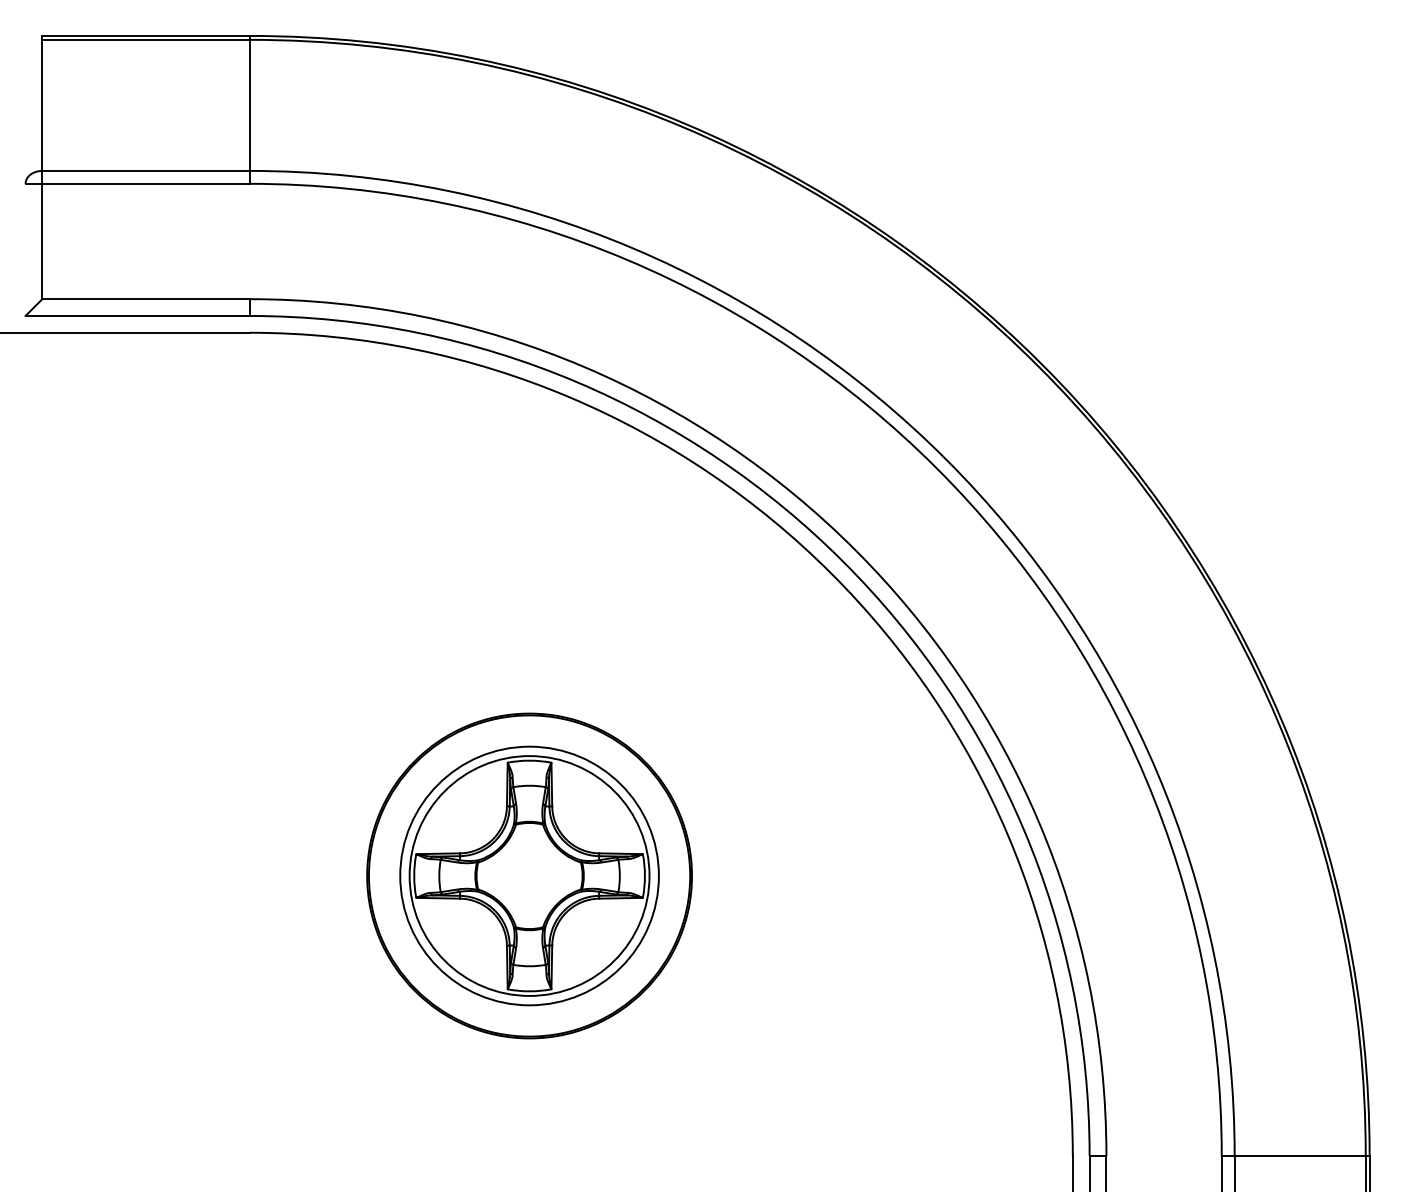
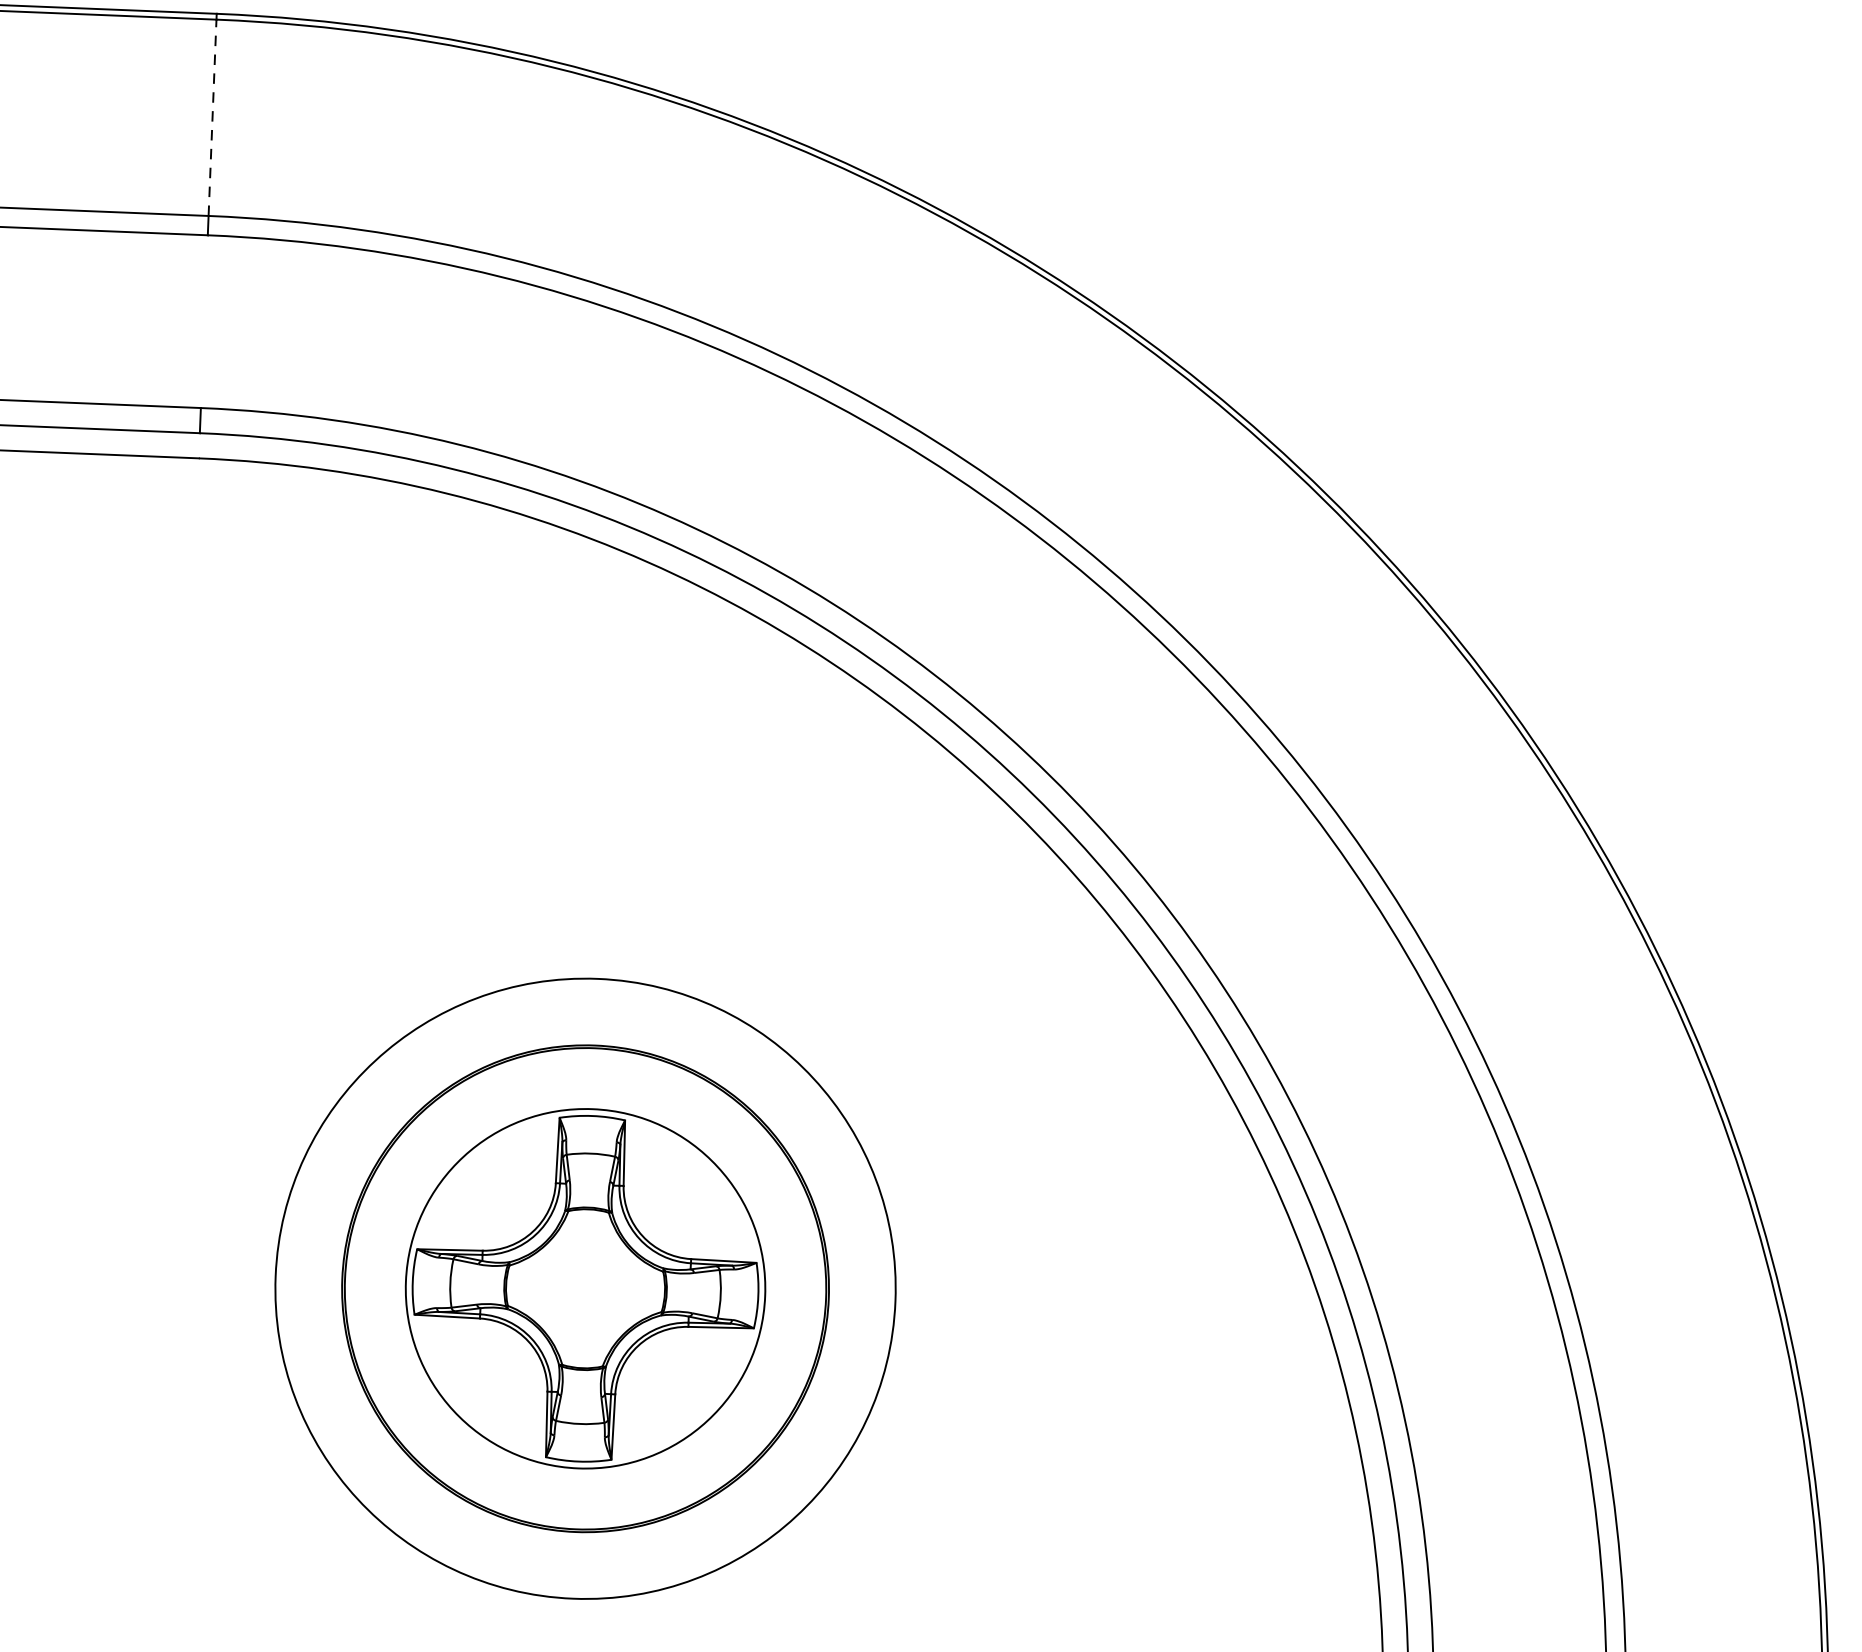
line: (249, 105) -> (212, 117), solid -> dashed
circle: (529, 875) -> (585, 1288), size x1.6

